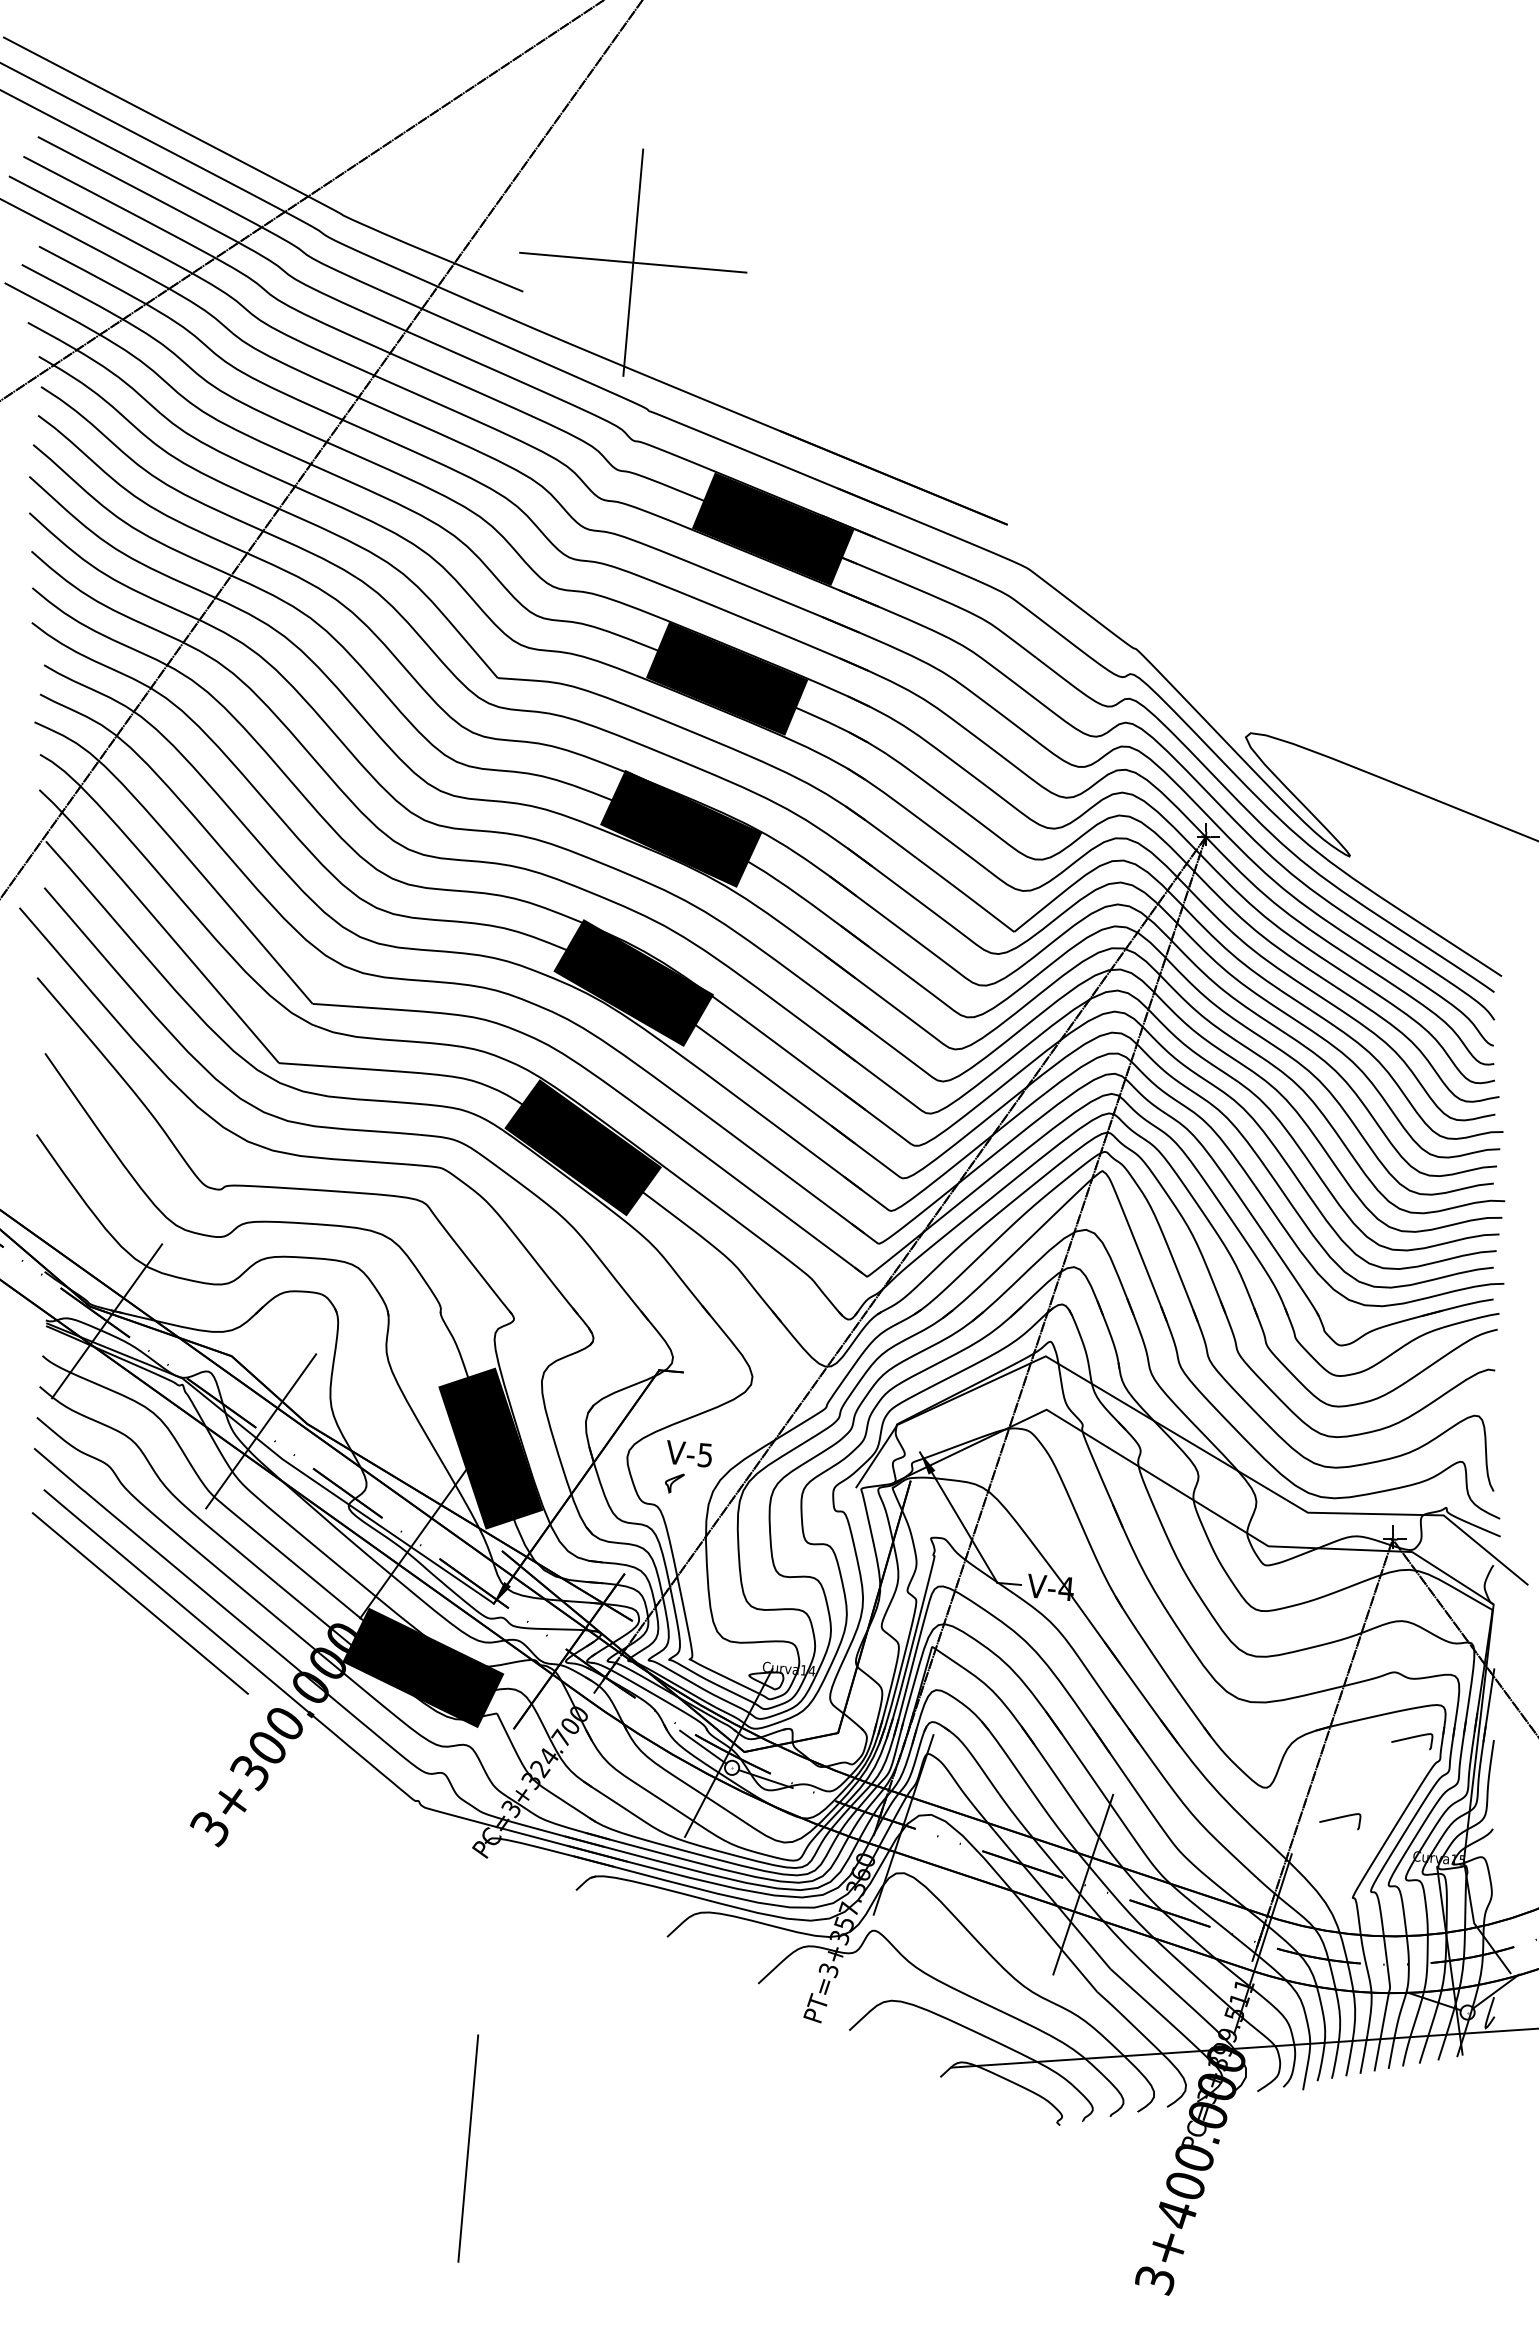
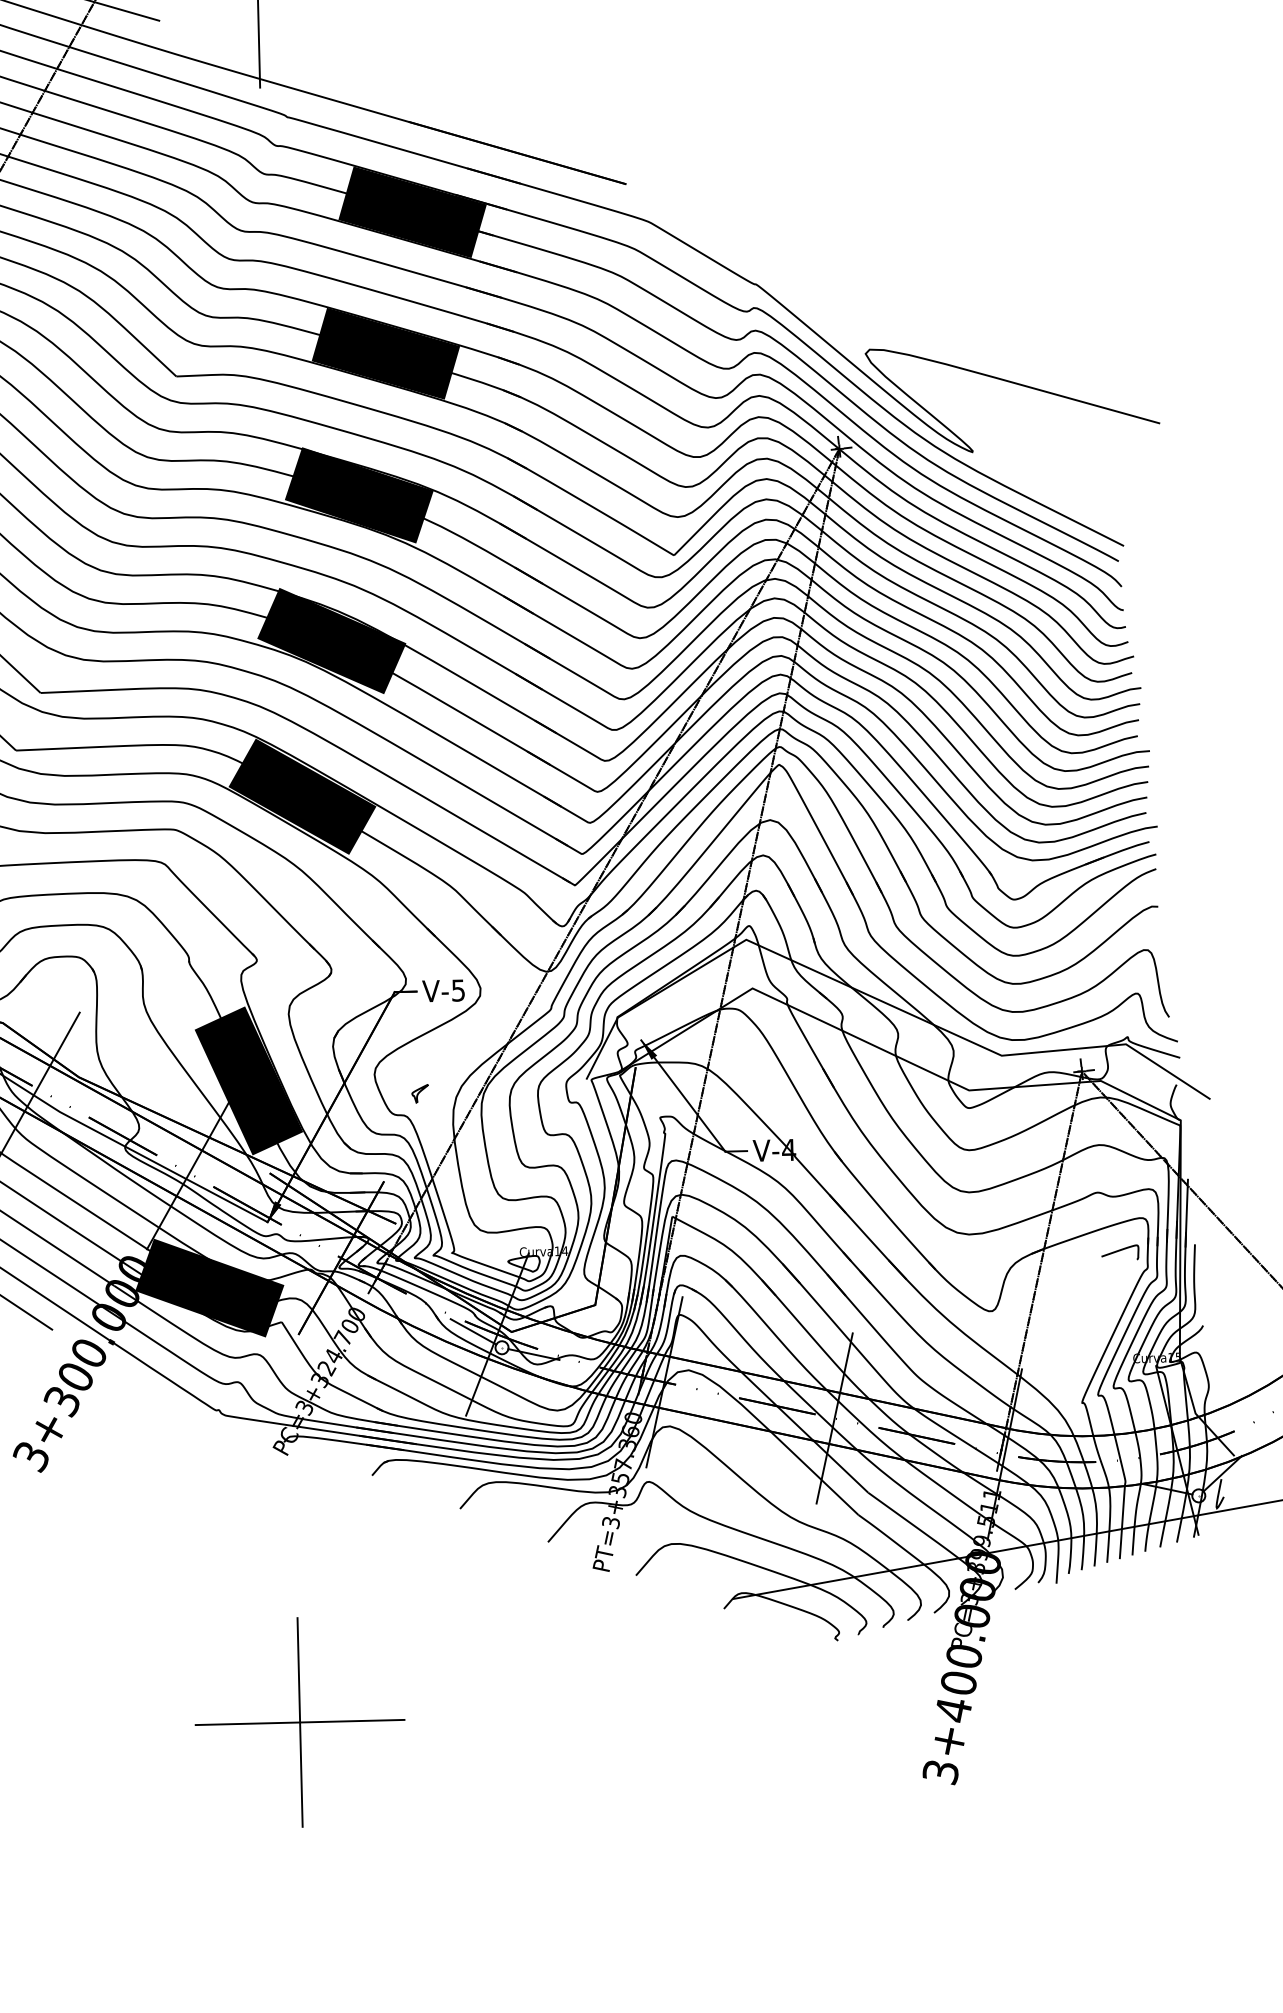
text: (689, 1453) -> (443, 990), moved
curve: (1340, 1818) -> (1062, 1331), removed
line: (468, 2148) -> (300, 1722), added

